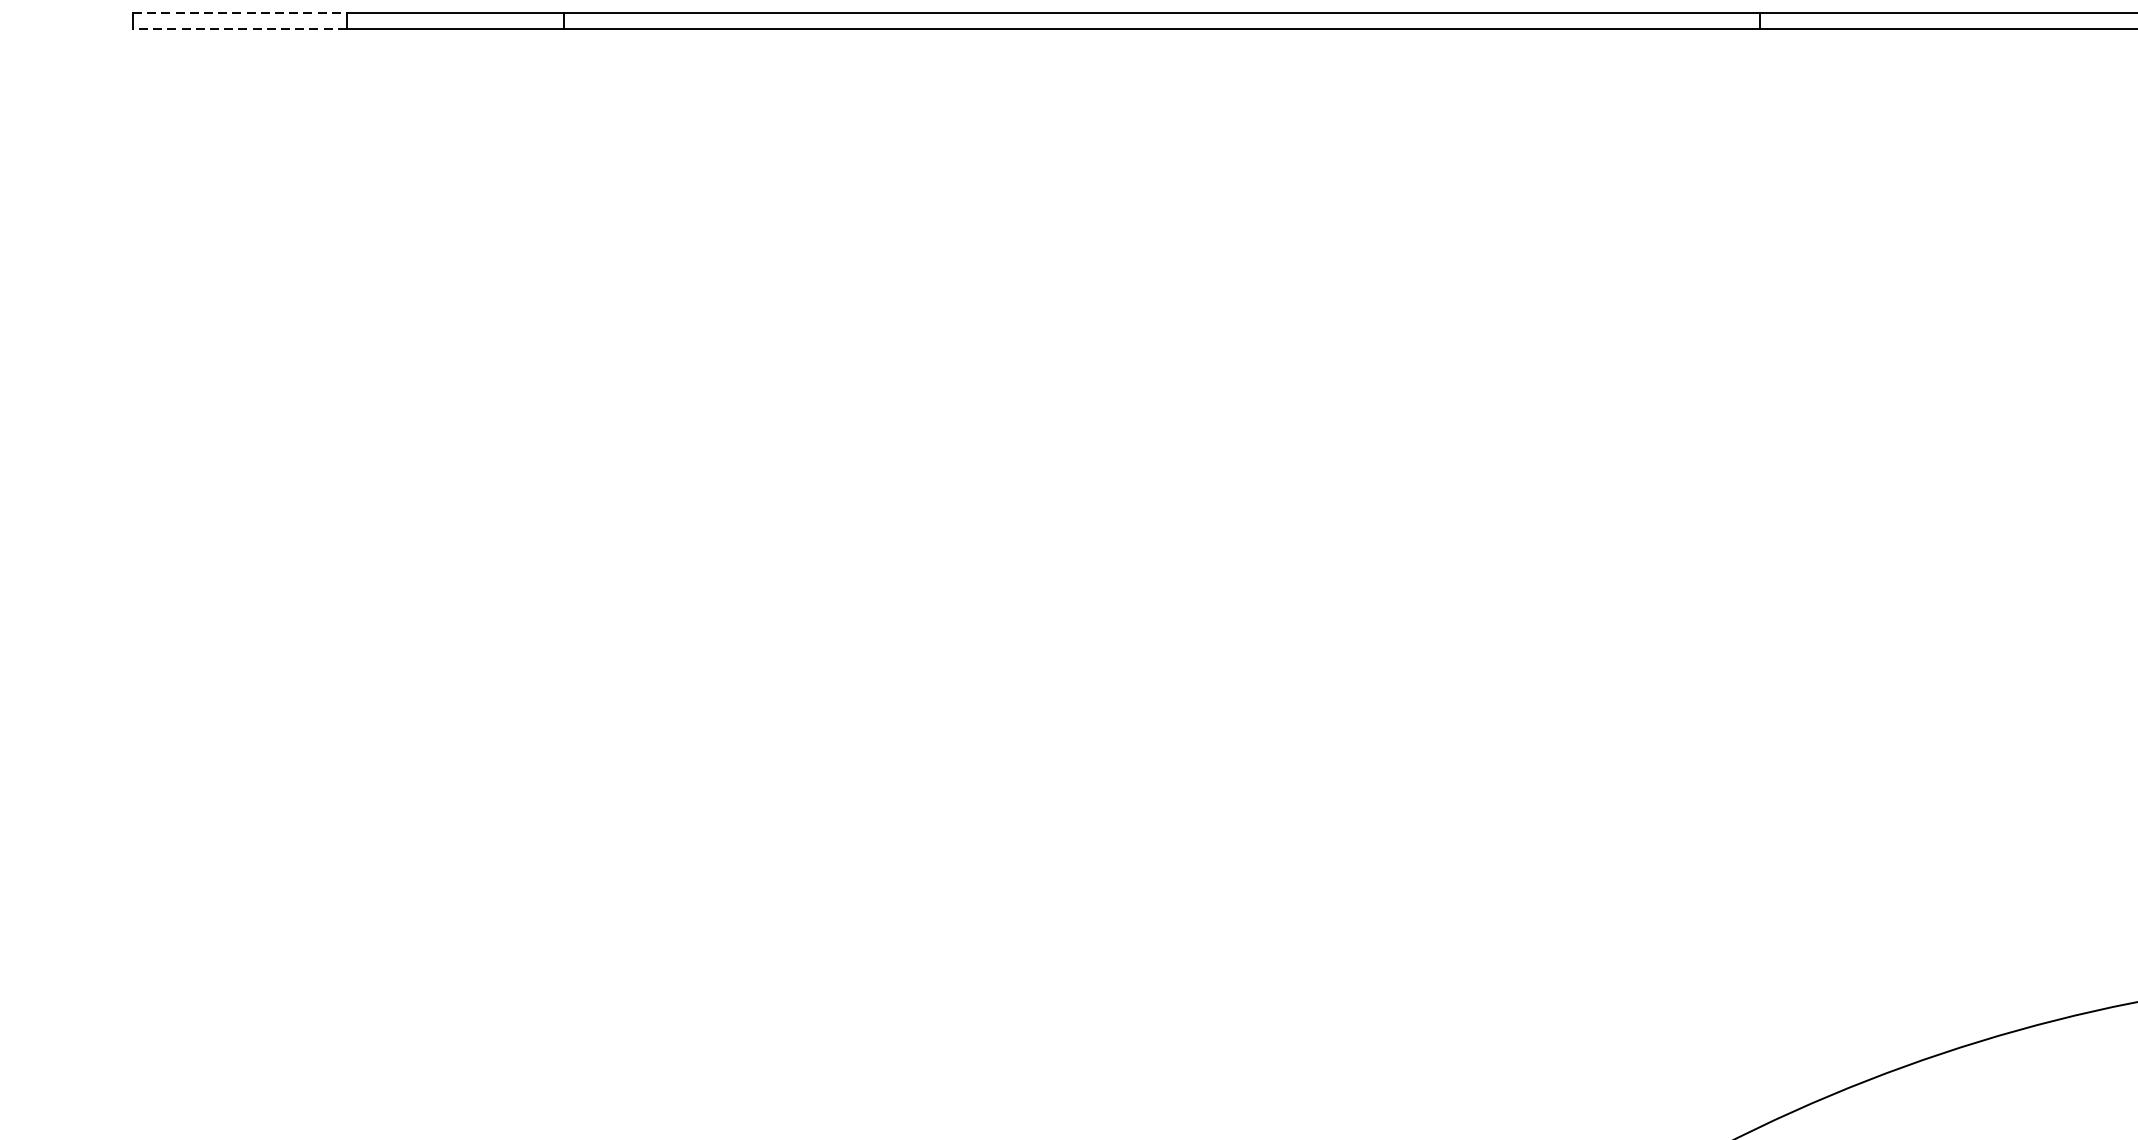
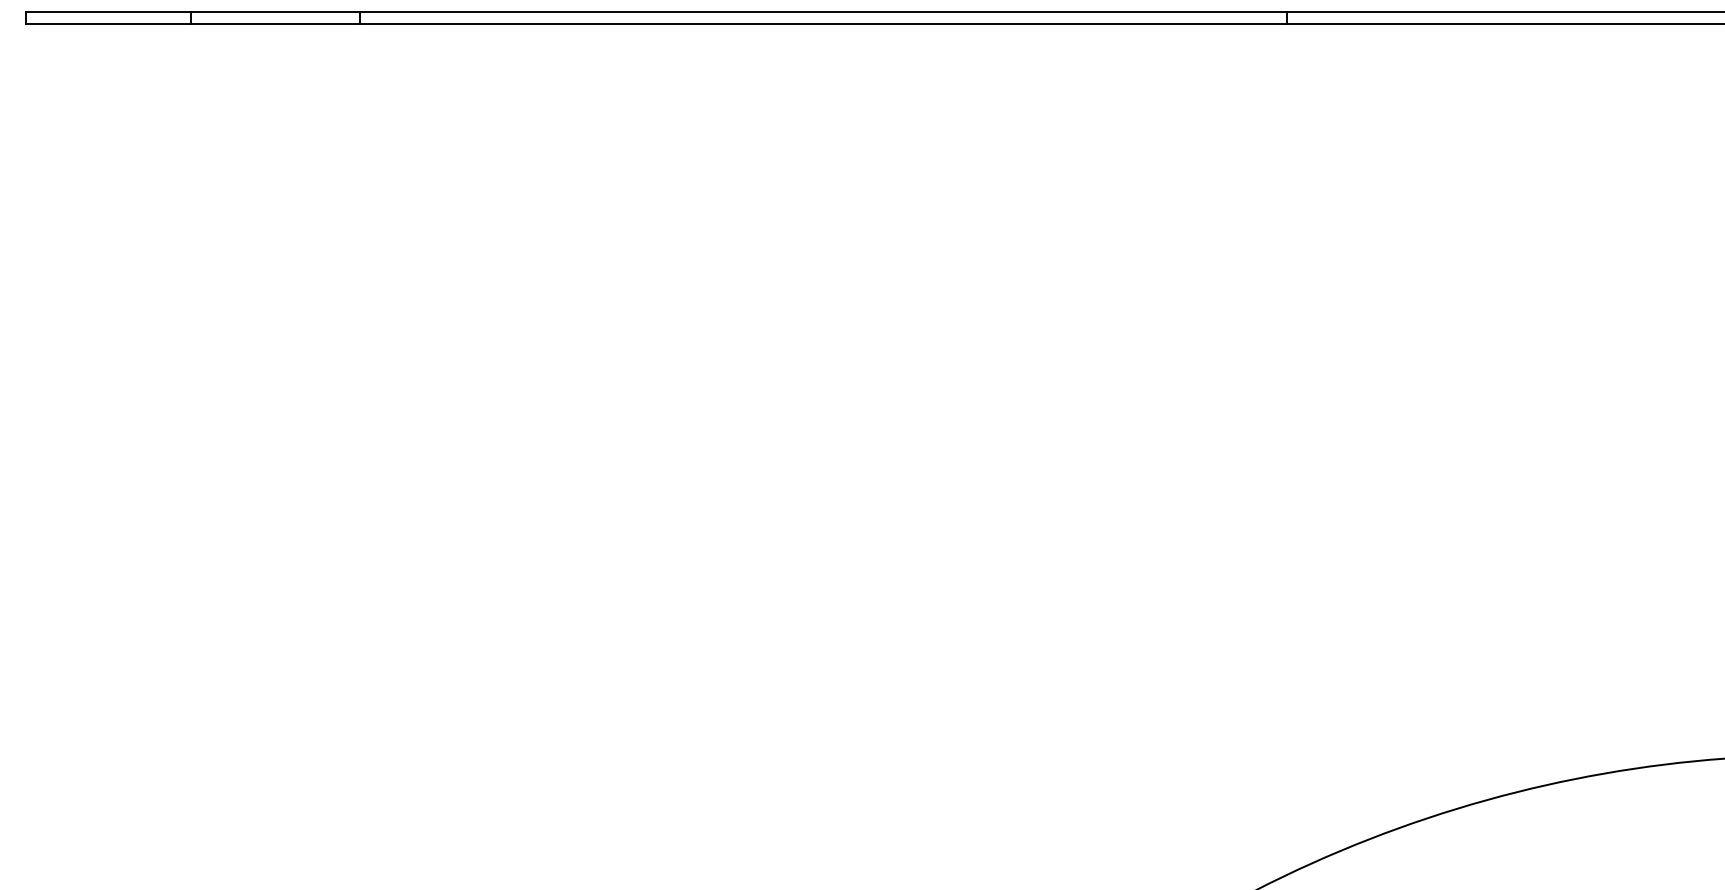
line: (240, 12) -> (108, 11), dashed -> solid
line: (240, 28) -> (108, 23), dashed -> solid

